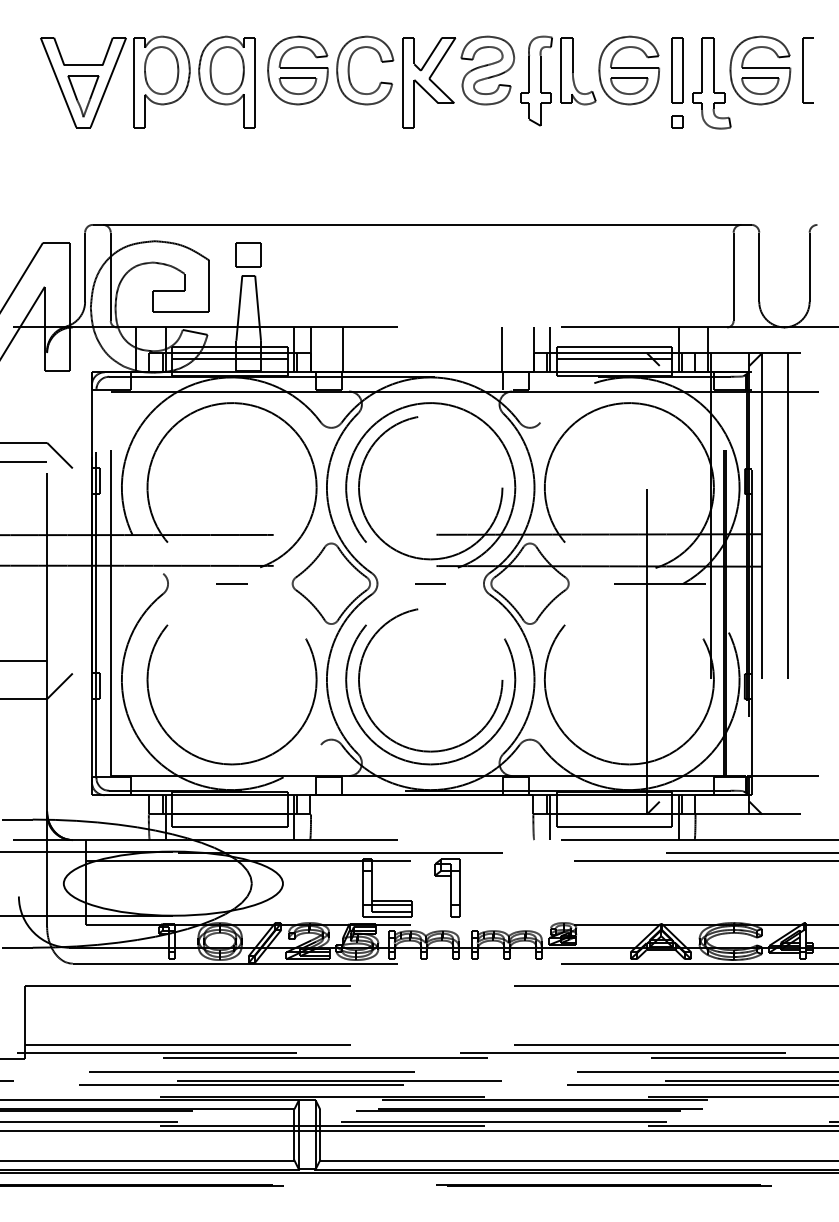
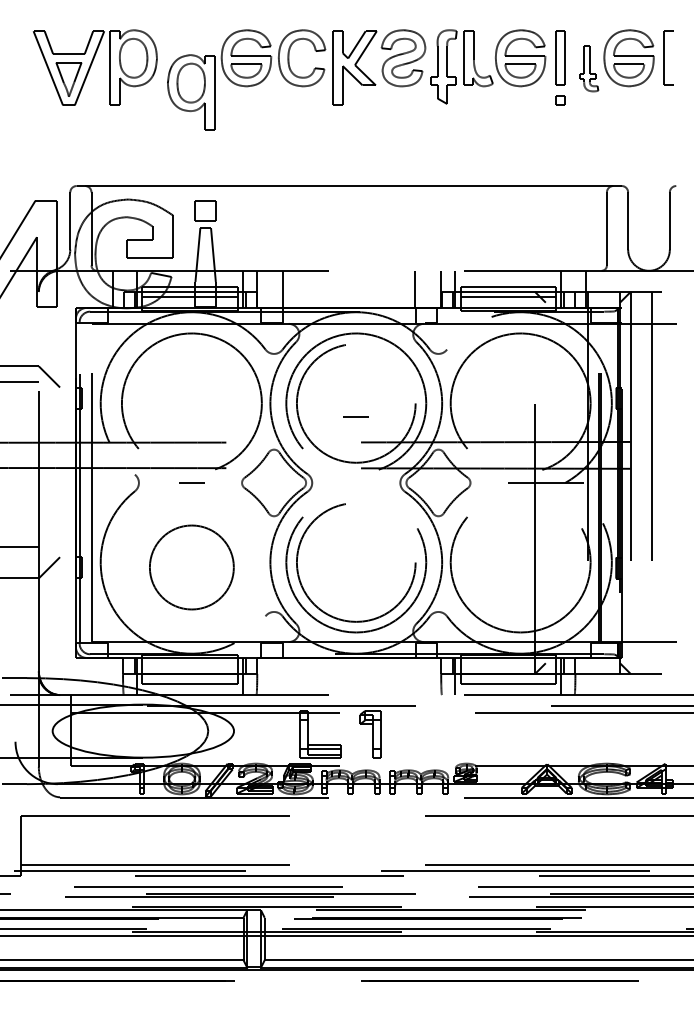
part: (226, 81) -> (190, 92), moved
part: (711, 83) -> (588, 68), size x0.6
line: (430, 583) -> (356, 416), moved
circle: (231, 694) -> (191, 574), size x0.6

